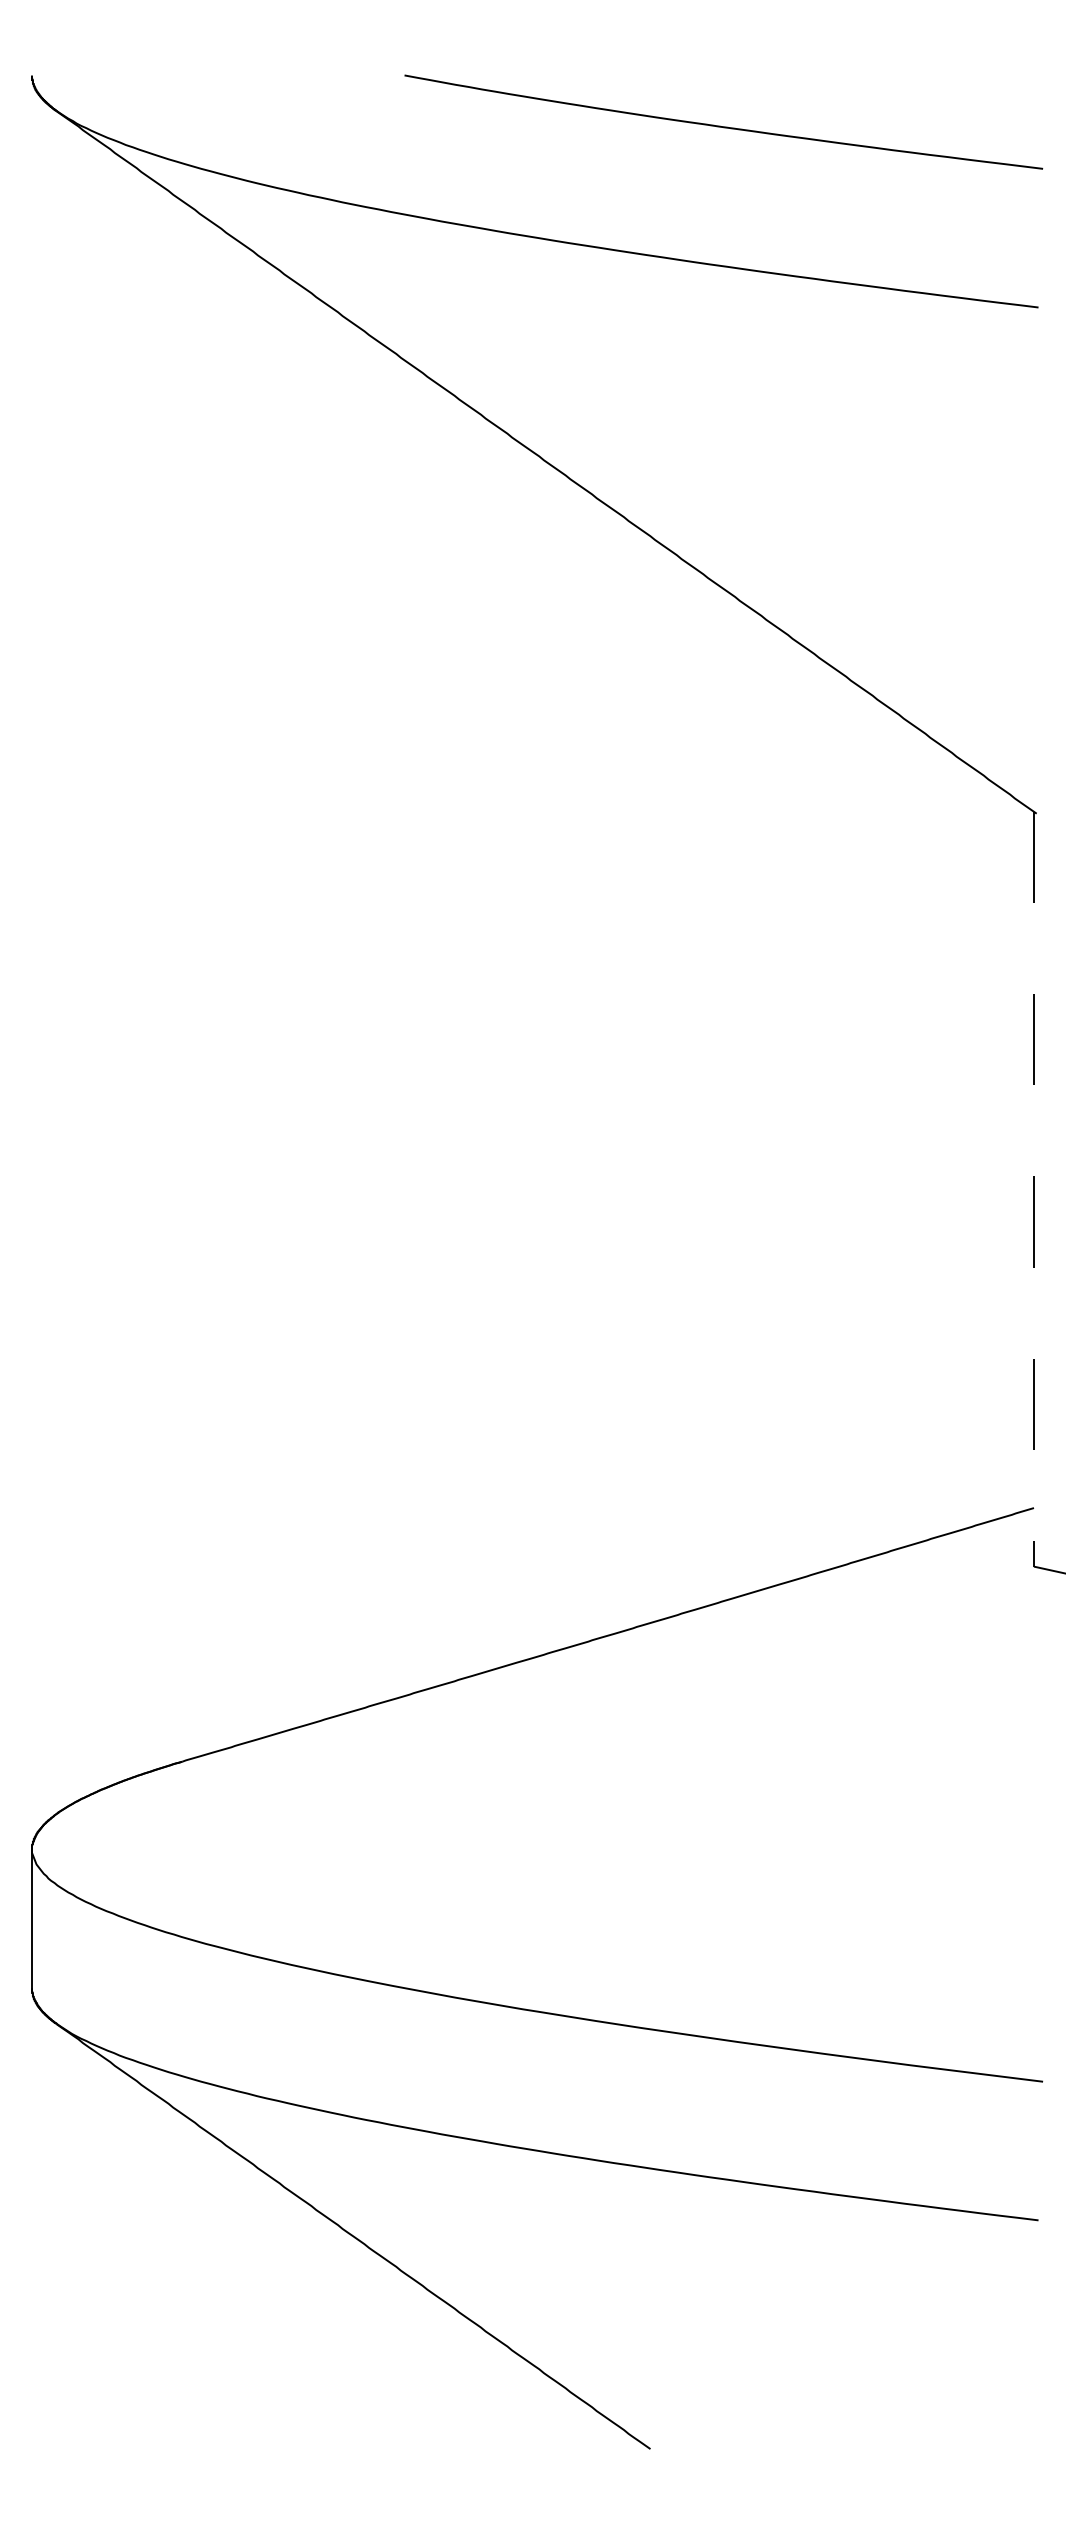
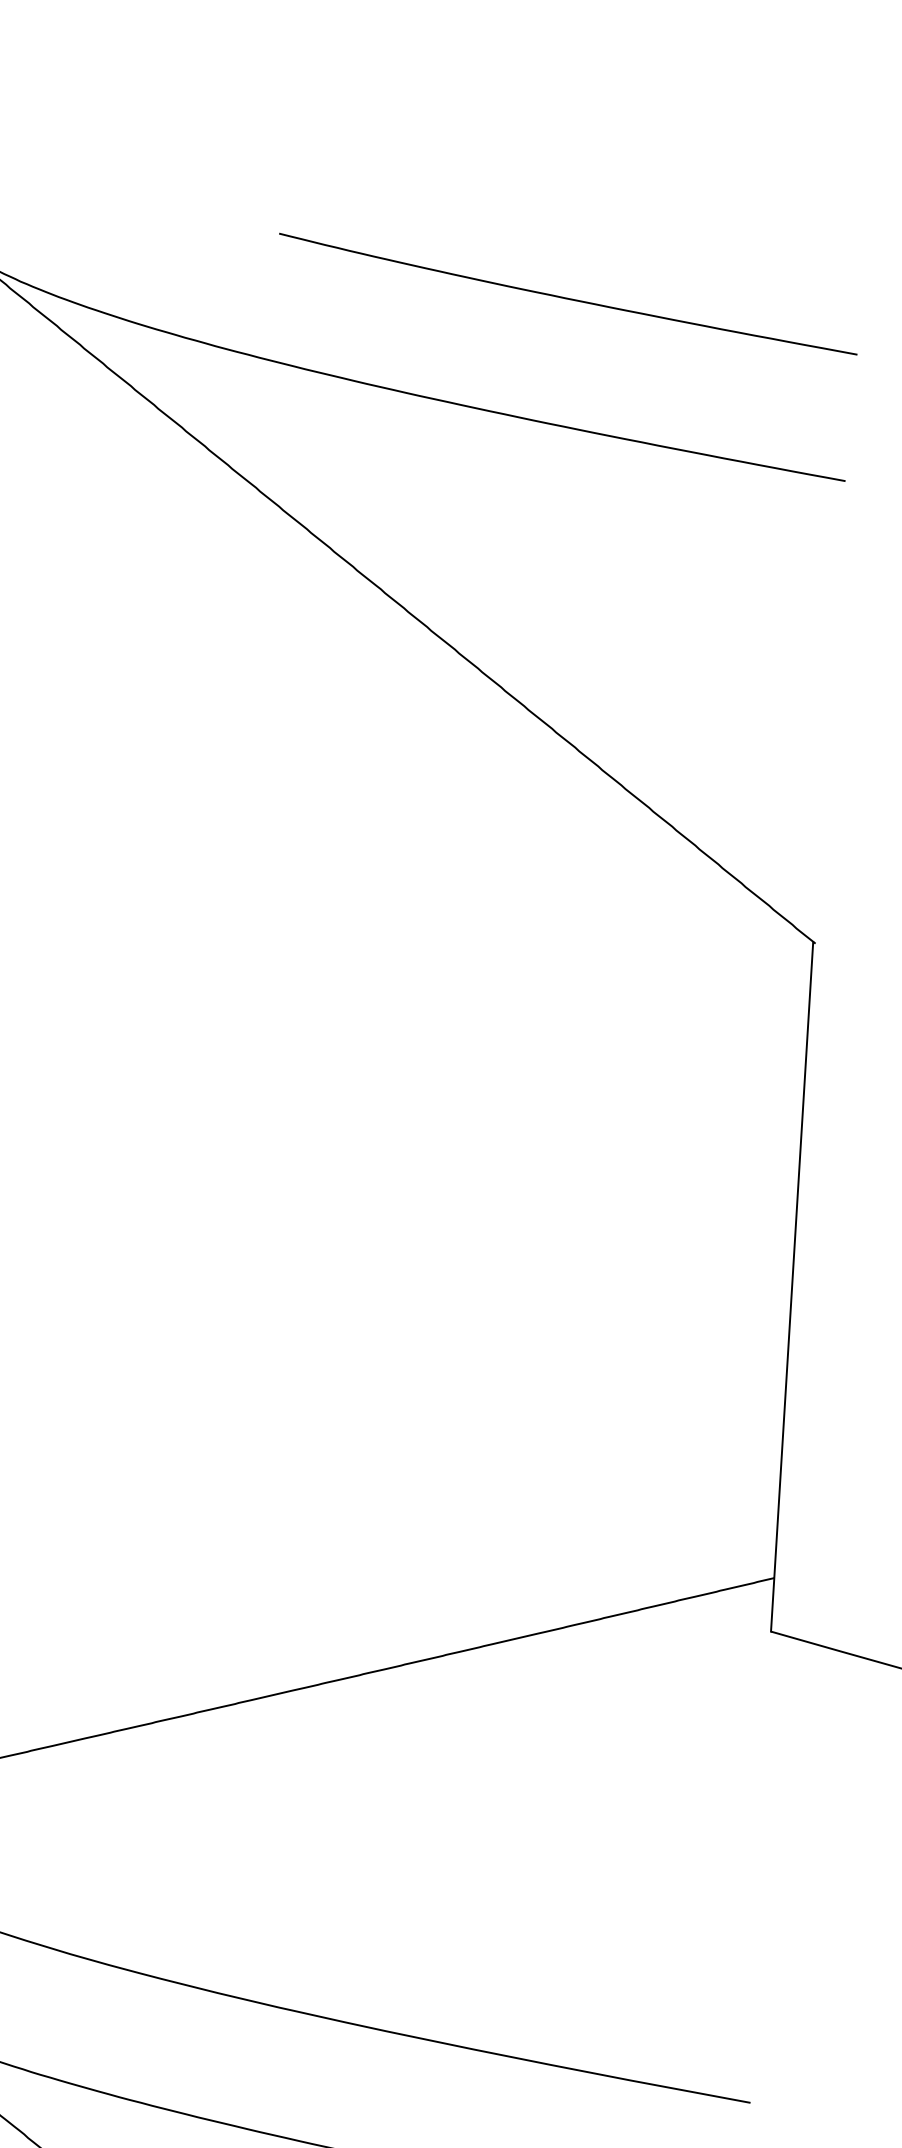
line: (1033, 1189) -> (791, 1286), dashed -> solid

